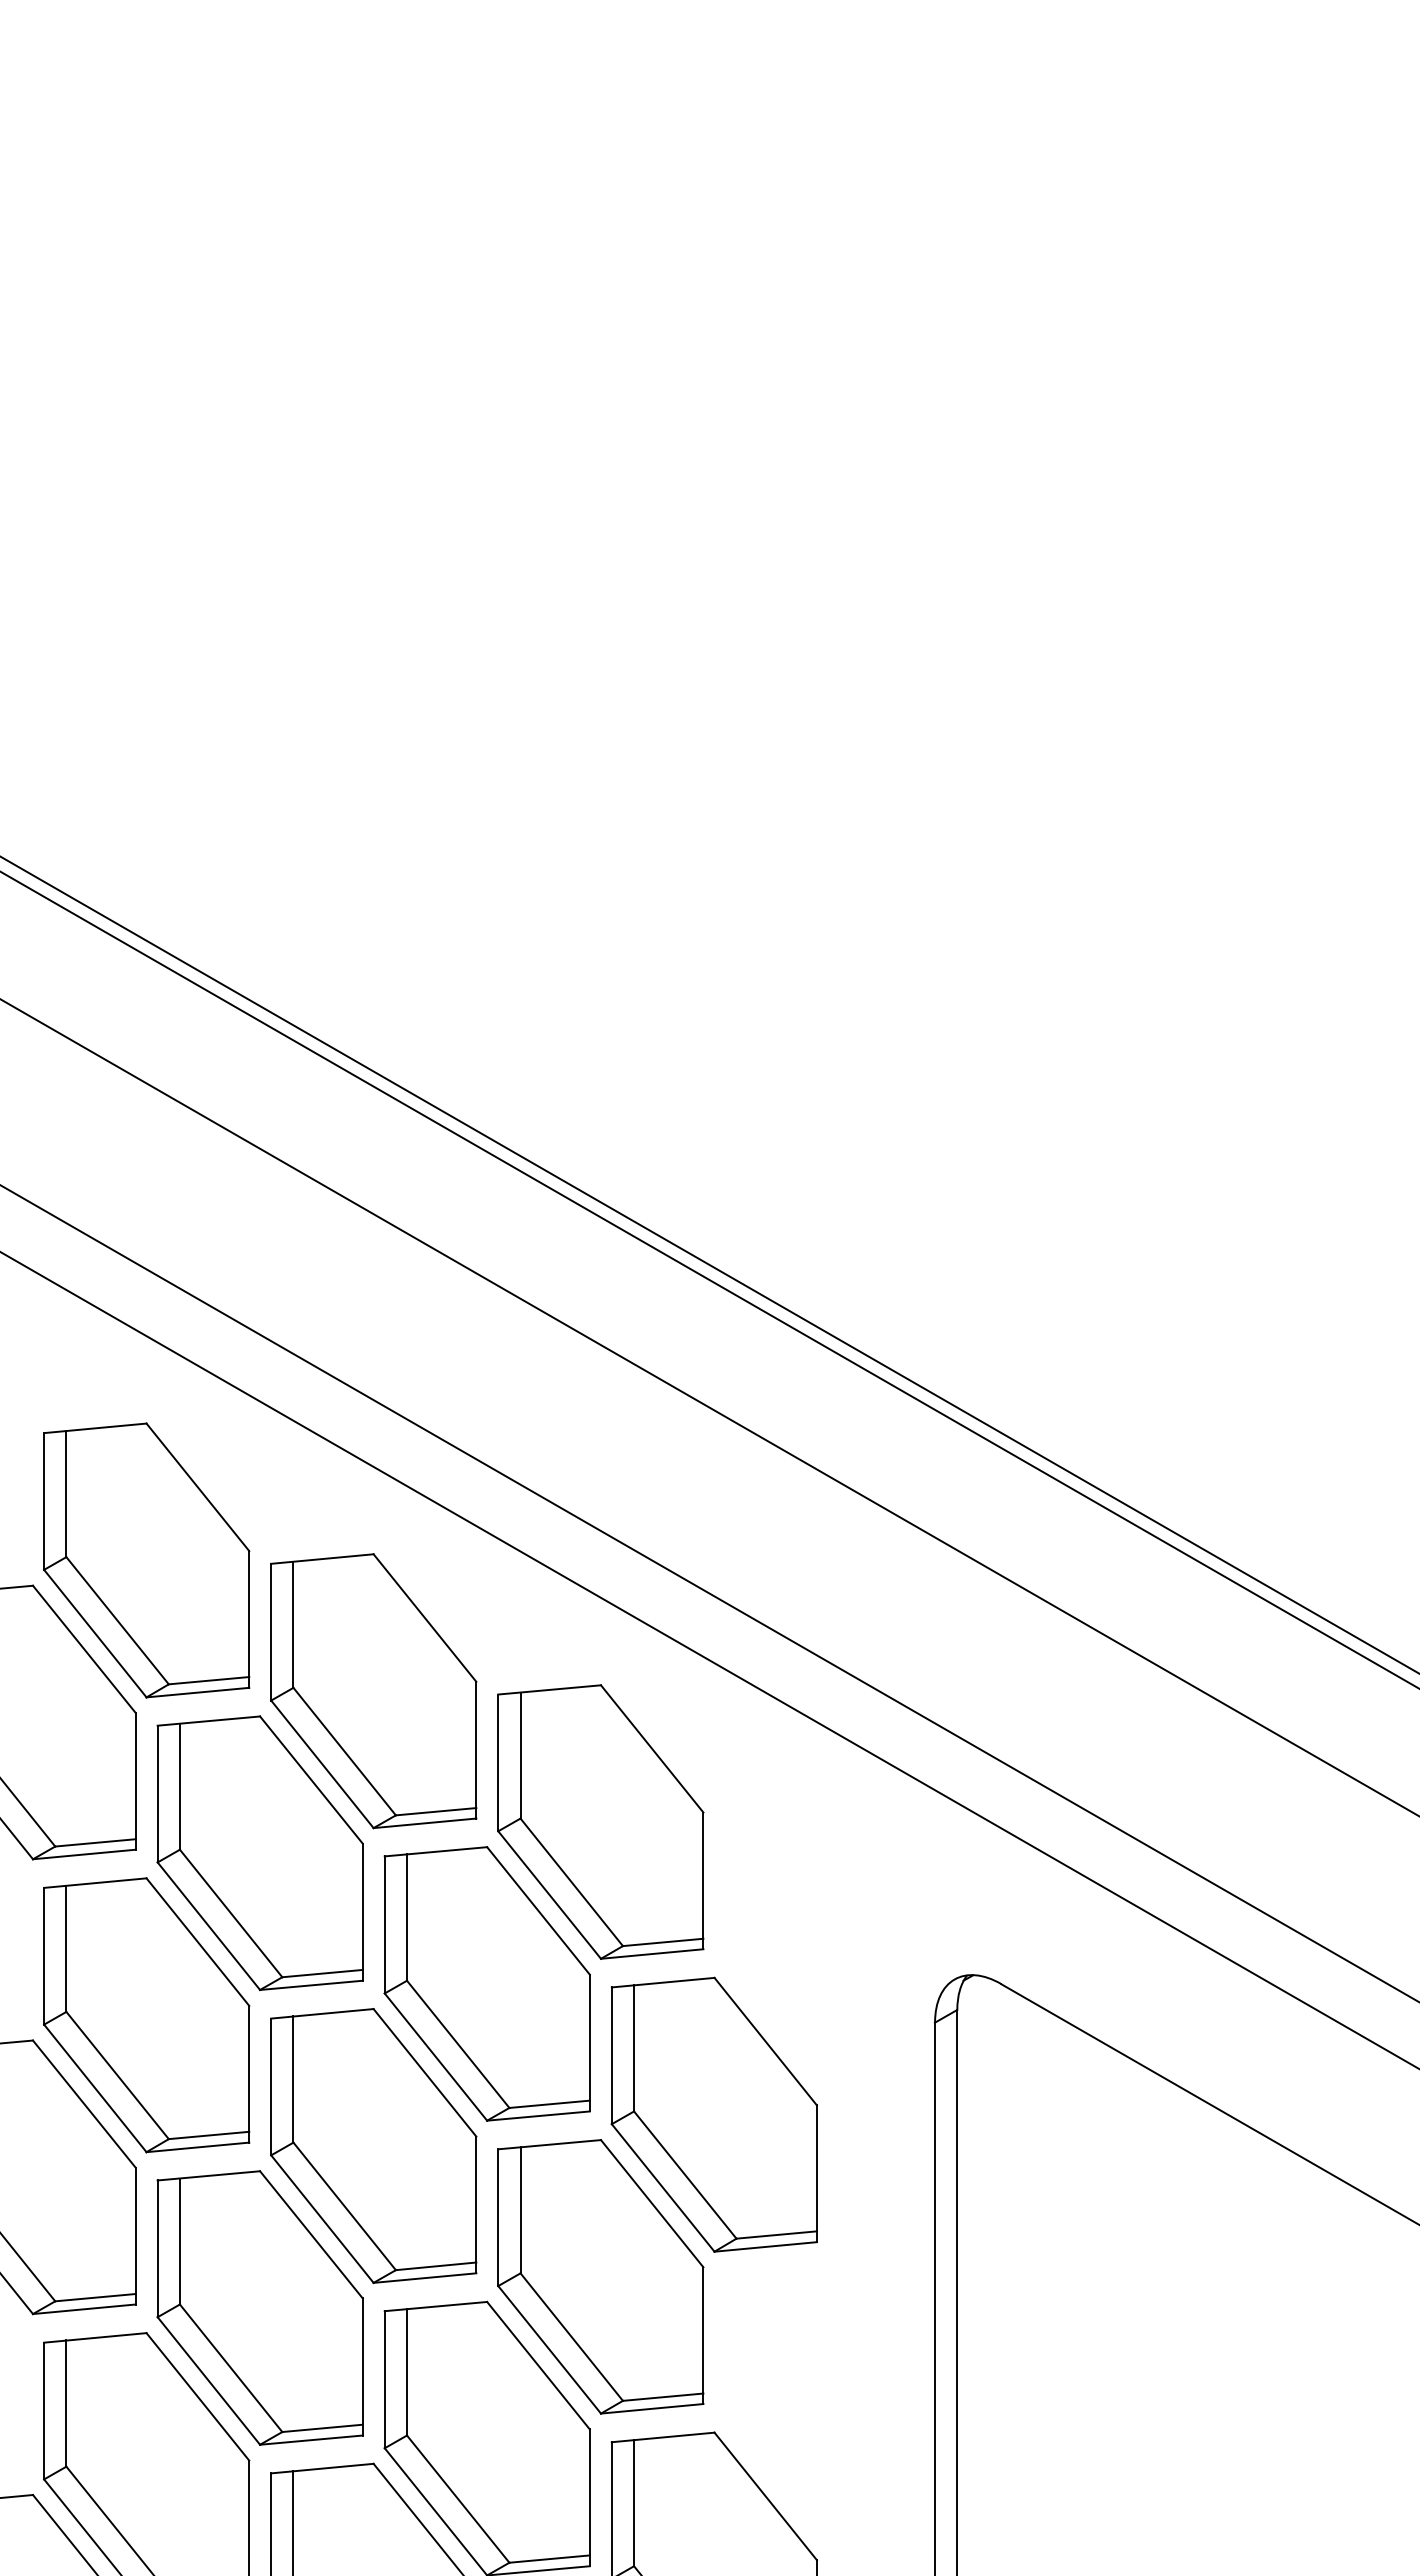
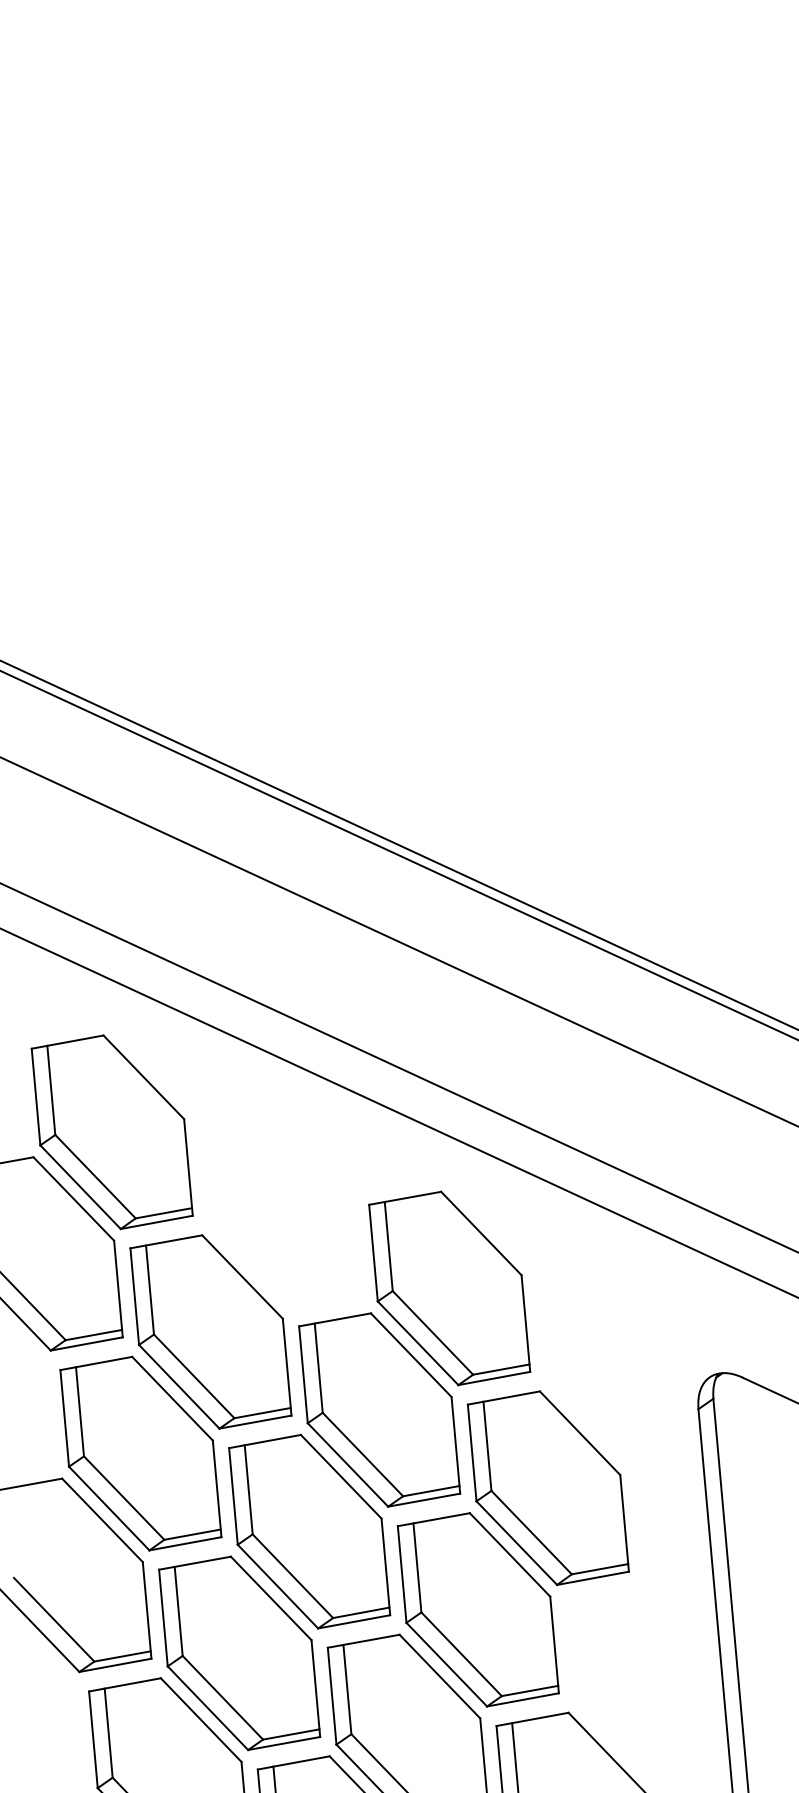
part: (373, 1691) -> (280, 1210), removed

